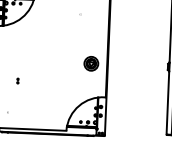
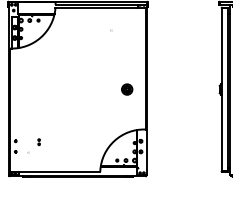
part: (91, 63) -> (127, 89), size x0.62
part: (17, 81) -> (38, 142), moved

